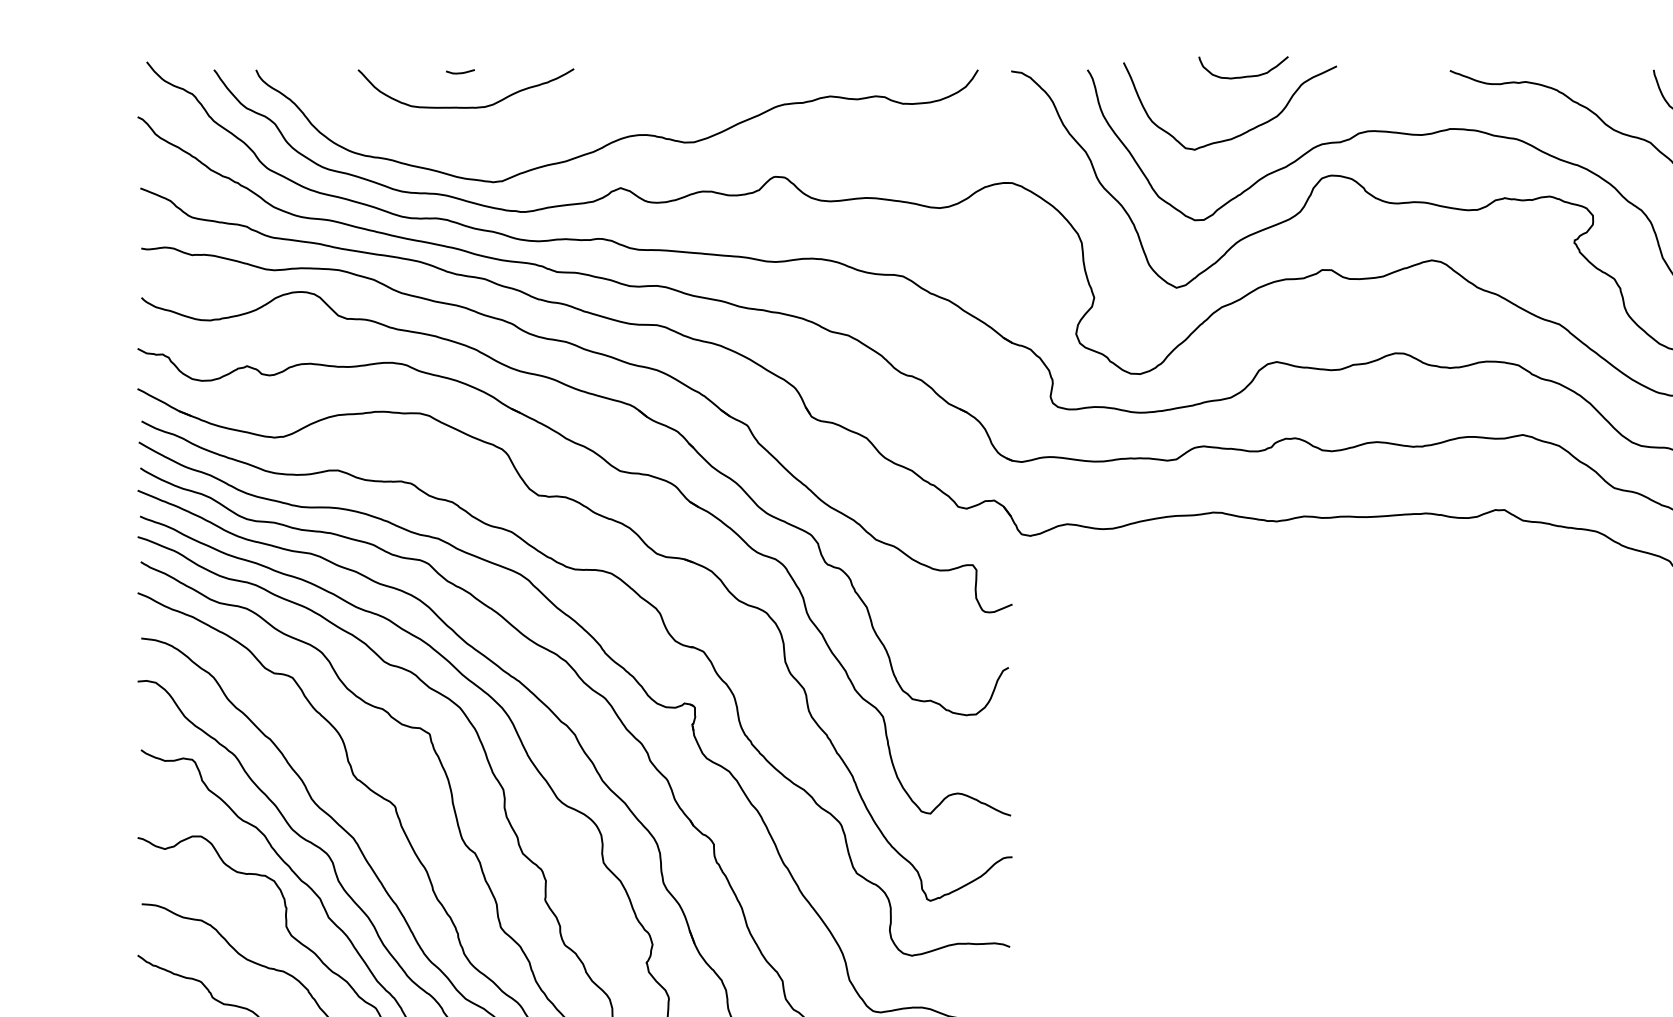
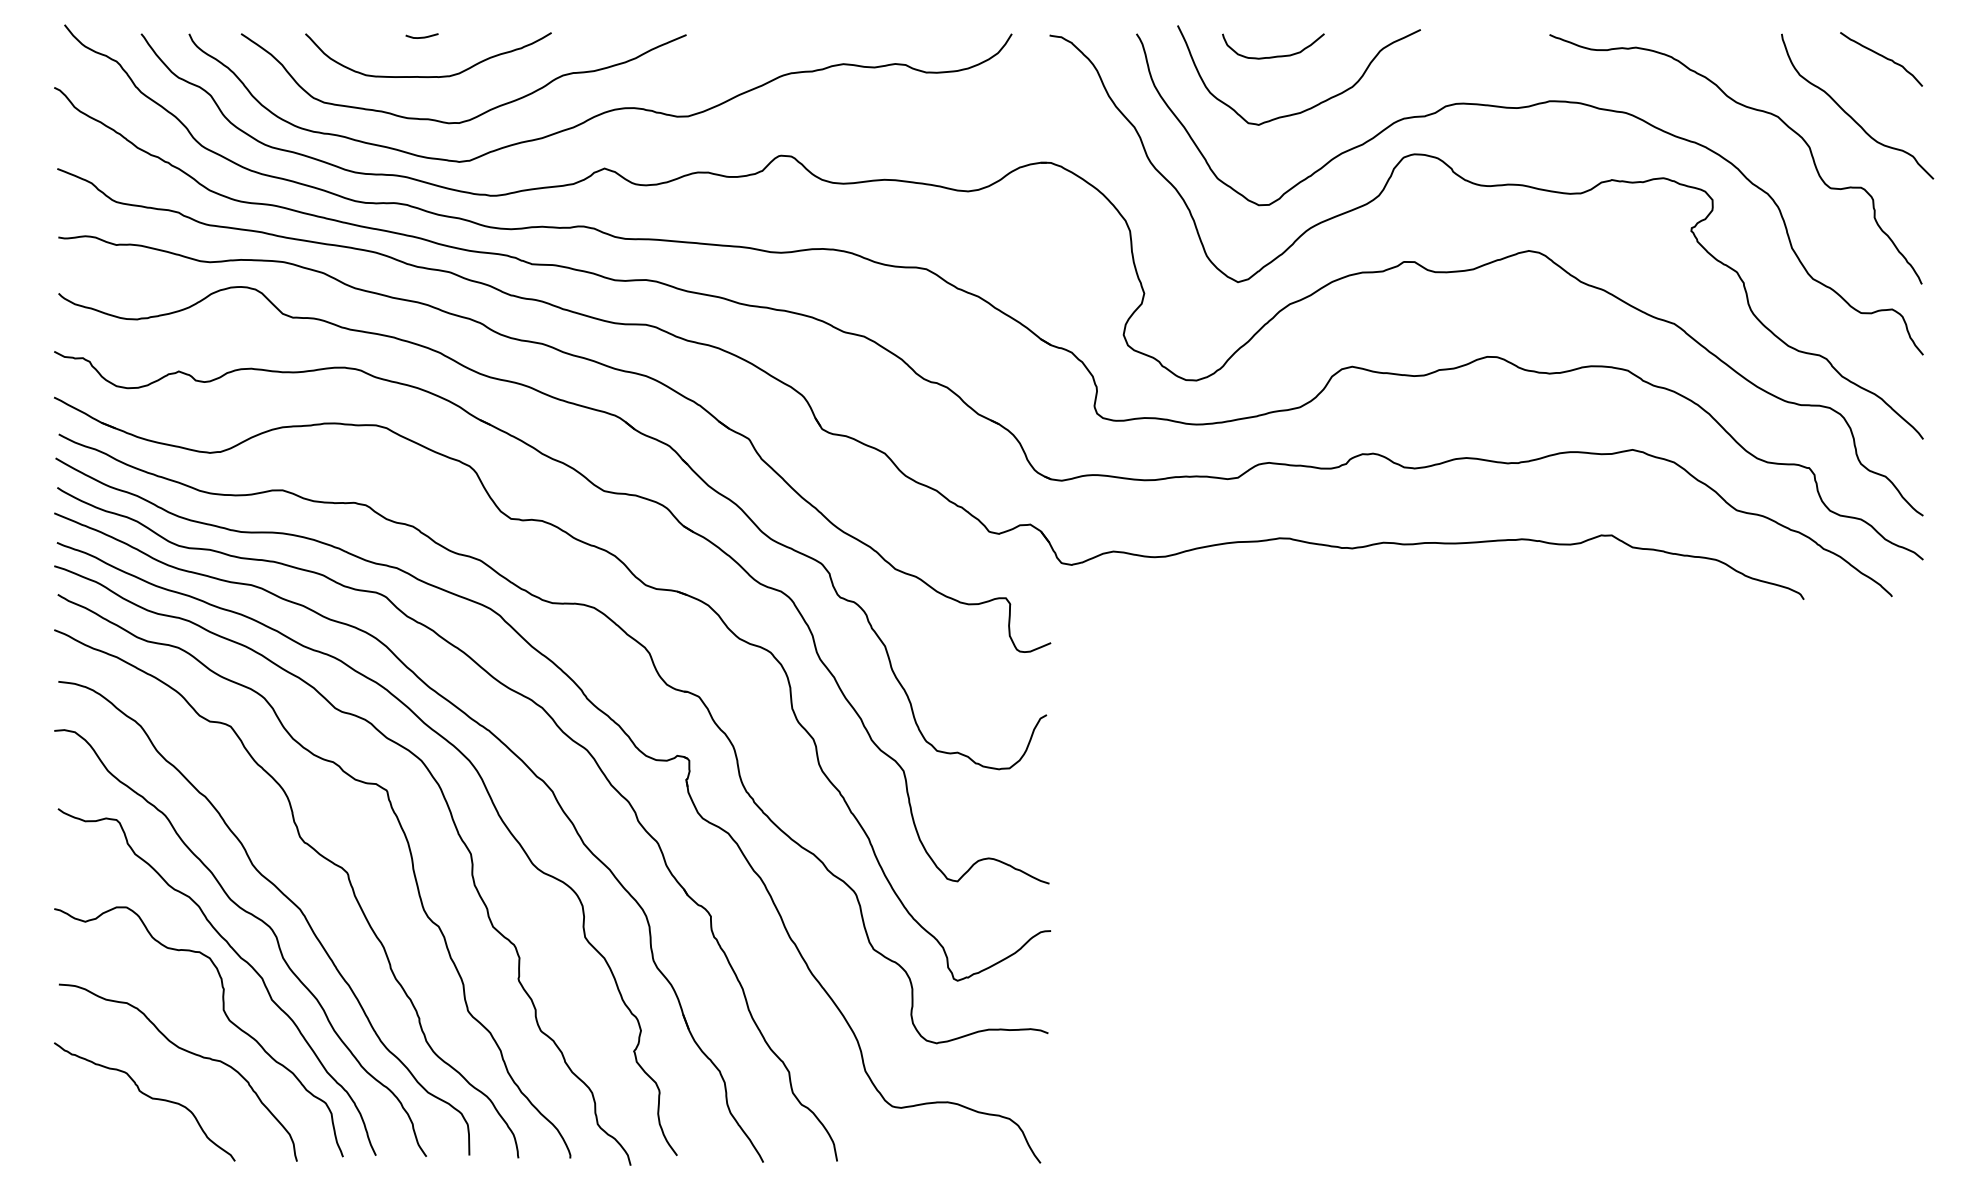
curve: (1246, 75) -> (1276, 55), moved
curve: (512, 139) -> (481, 113), added

